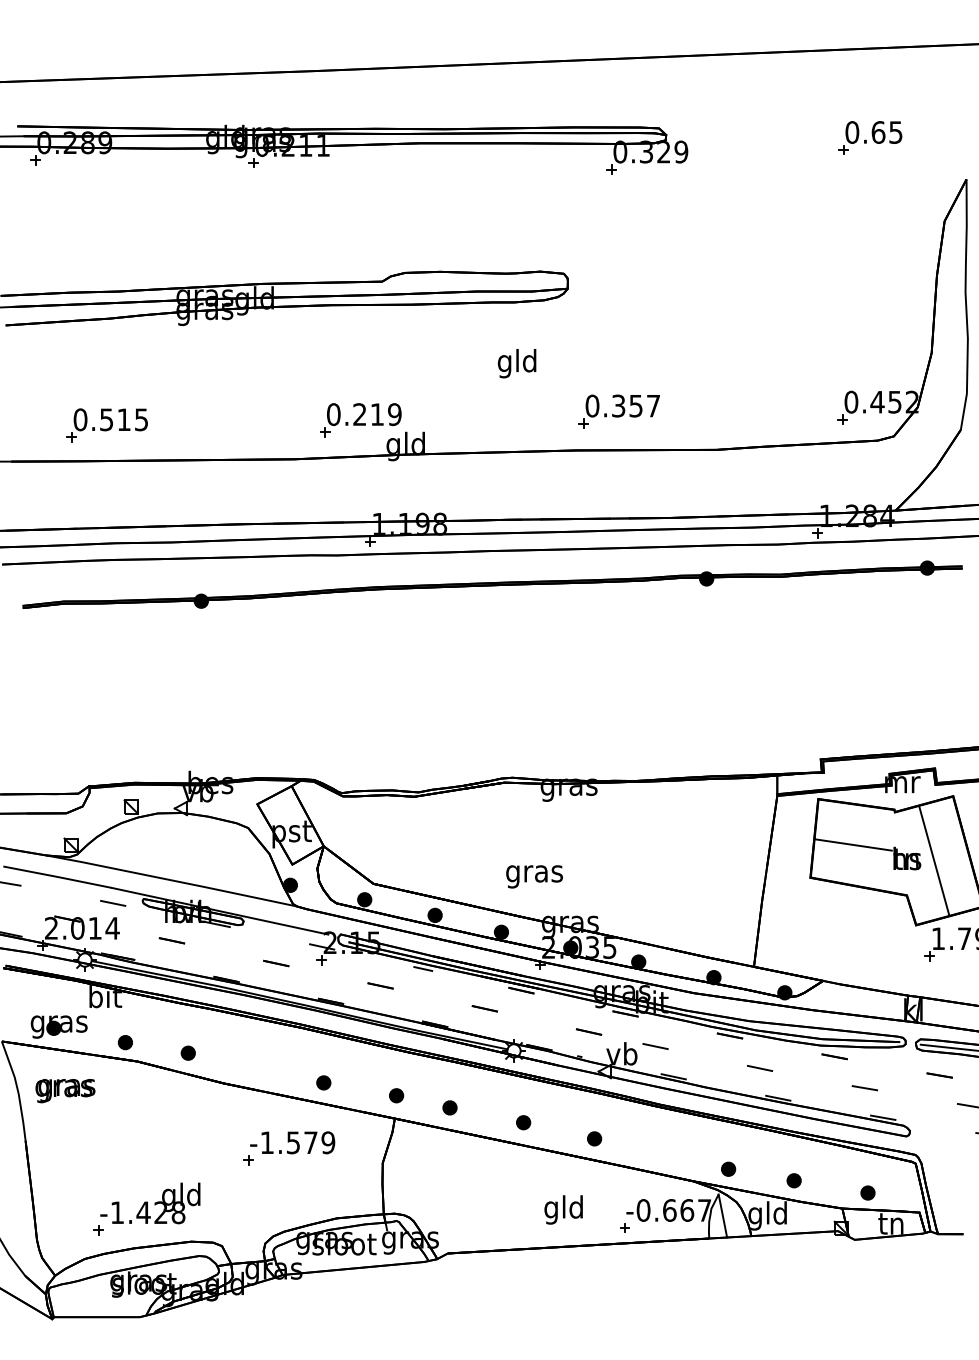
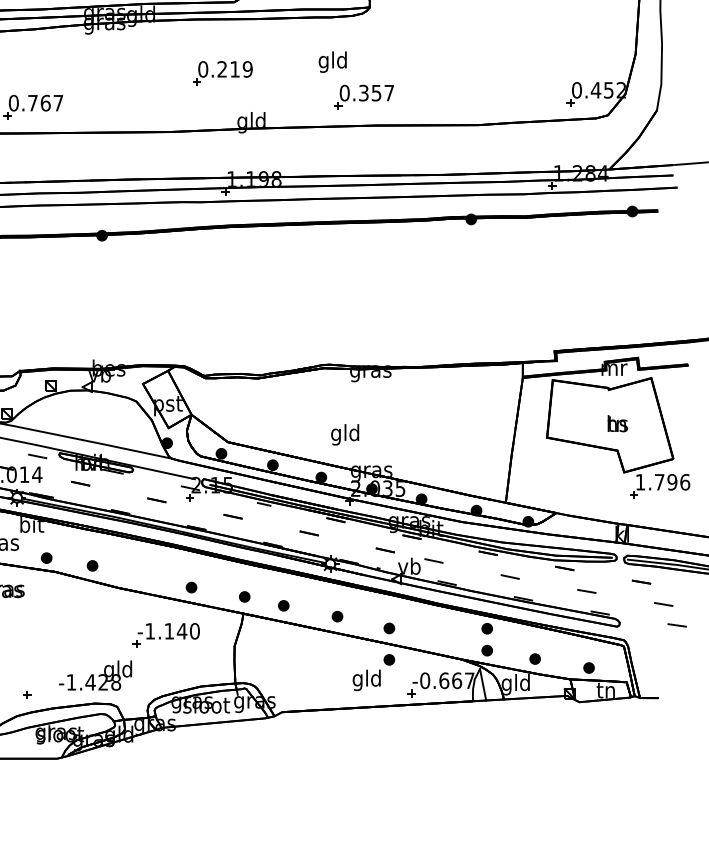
part: (618, 411) -> (363, 97), moved
text: (123, 419) -> (45, 102), 0.515 -> 0.767
part: (360, 420) -> (222, 73), moved
line: (853, 844) -> (578, 413), removed
line: (934, 860) -> (637, 425), removed
text: (534, 873) -> (345, 434), gras -> gld
part: (728, 1138) -> (487, 628), added
text: (311, 1142) -> (182, 631), -1.579 -> -1.140
part: (594, 1181) -> (389, 659), added
text: (150, 1203) -> (95, 675), moved

